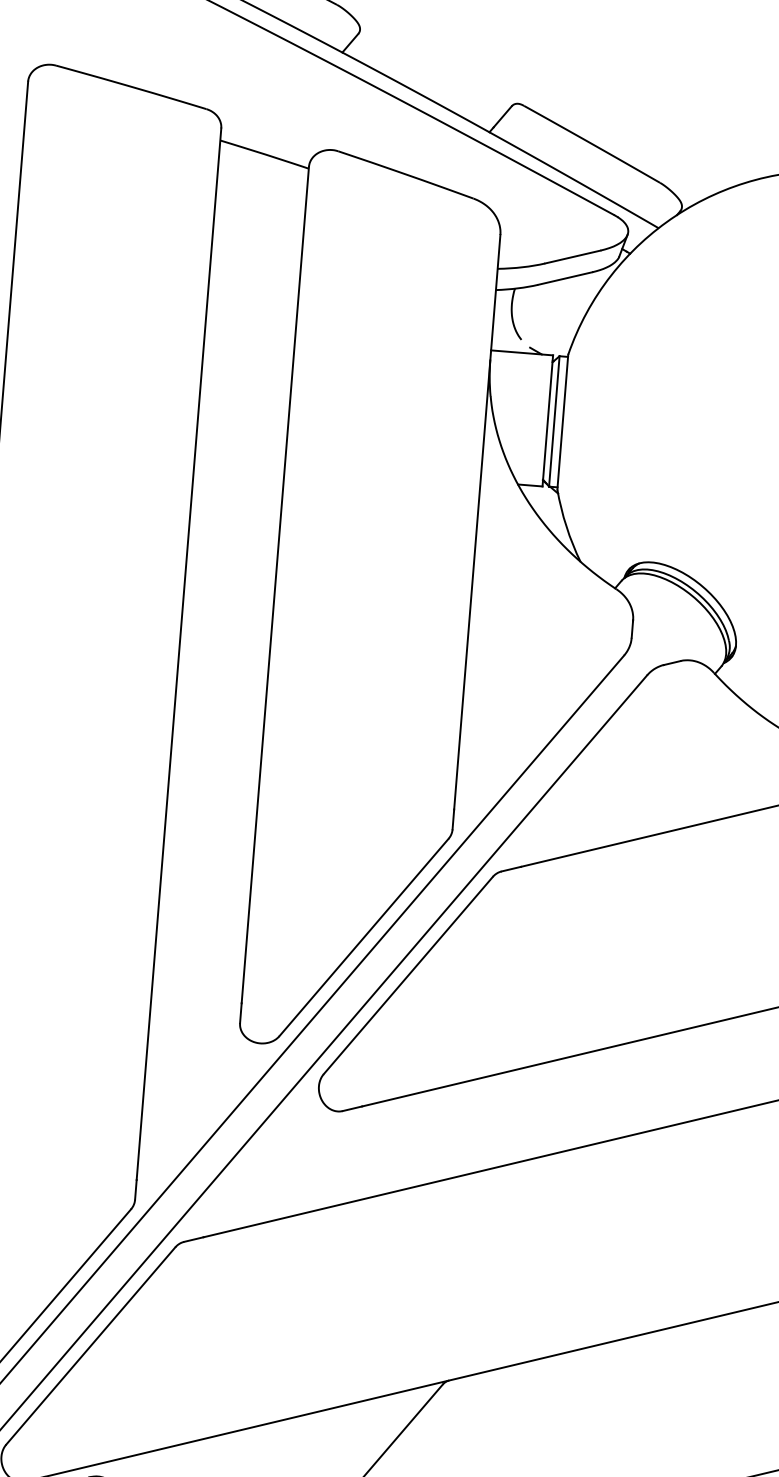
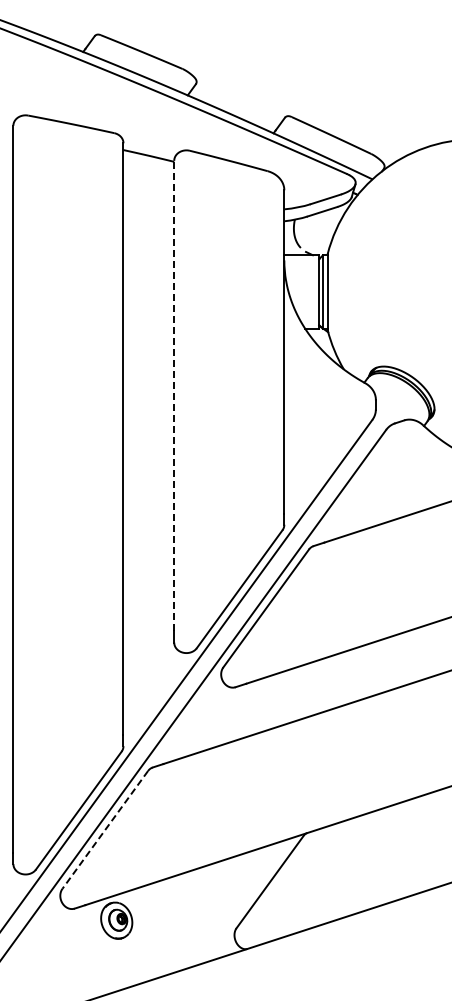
line: (275, 583) -> (174, 395), solid -> dashed
line: (91, 1345) -> (105, 829), solid -> dashed

